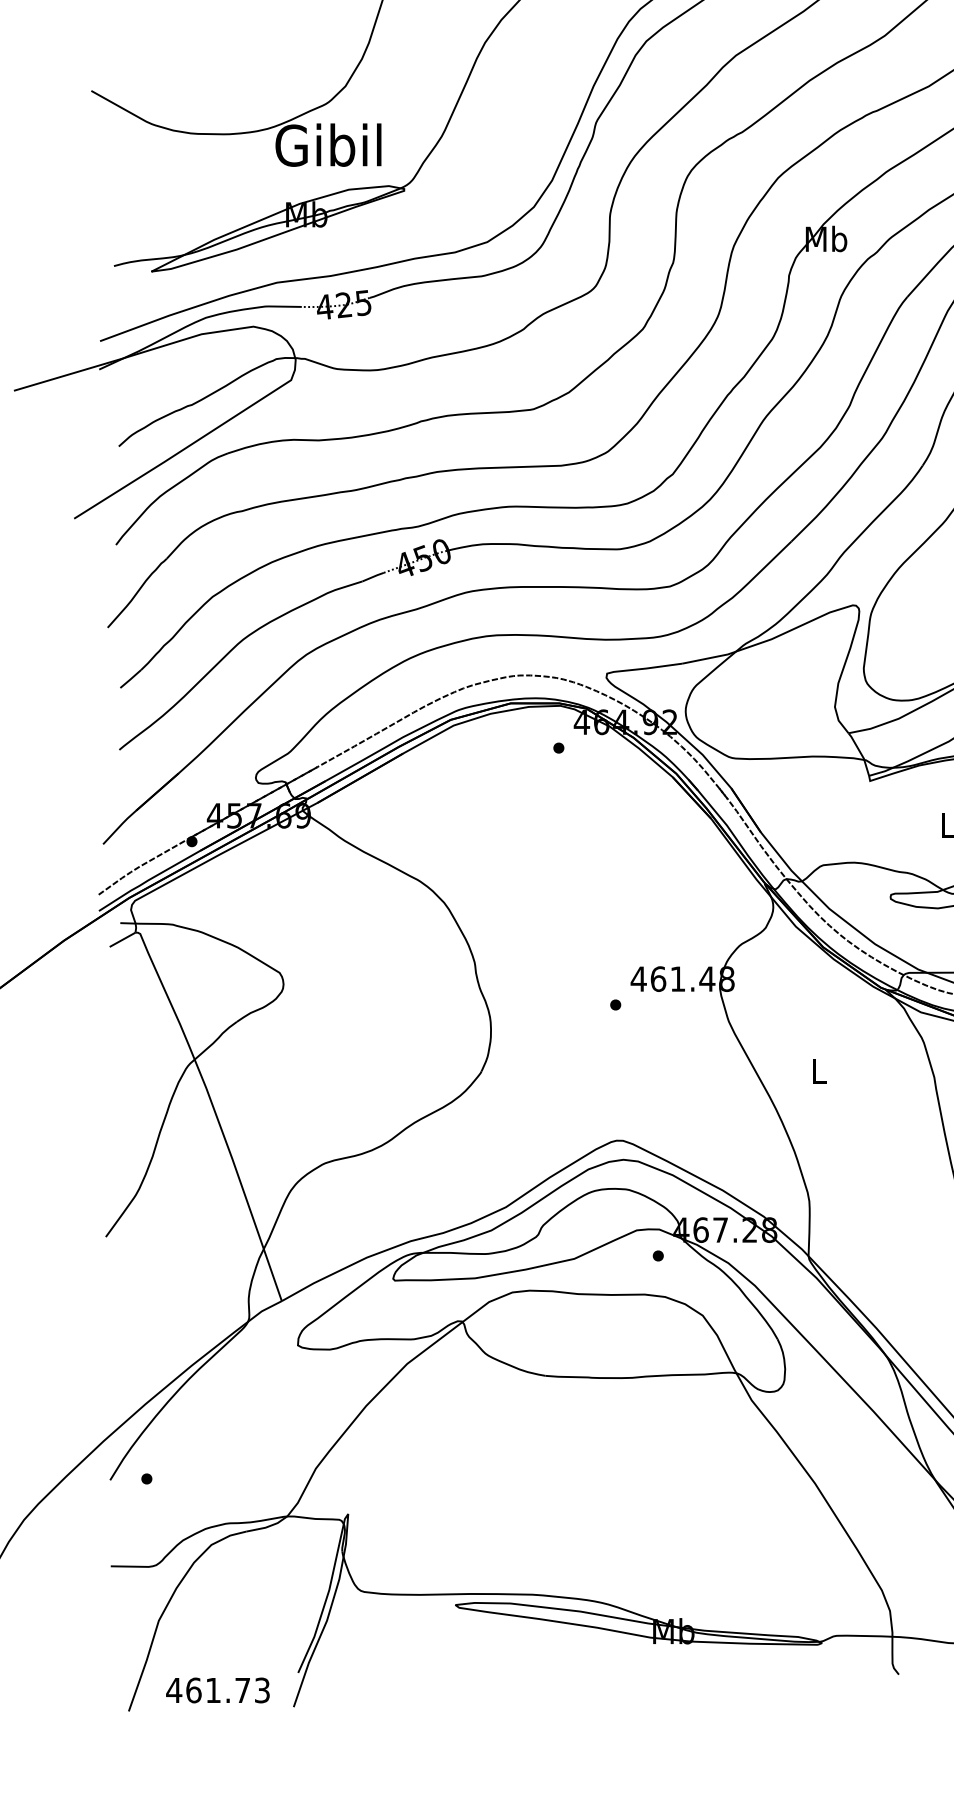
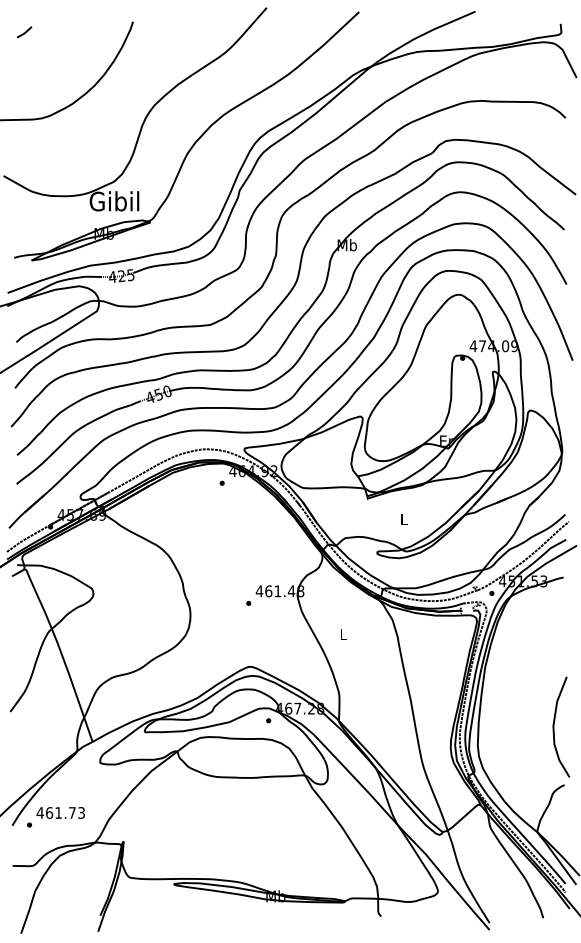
text: (217, 1689) -> (60, 812), moved

